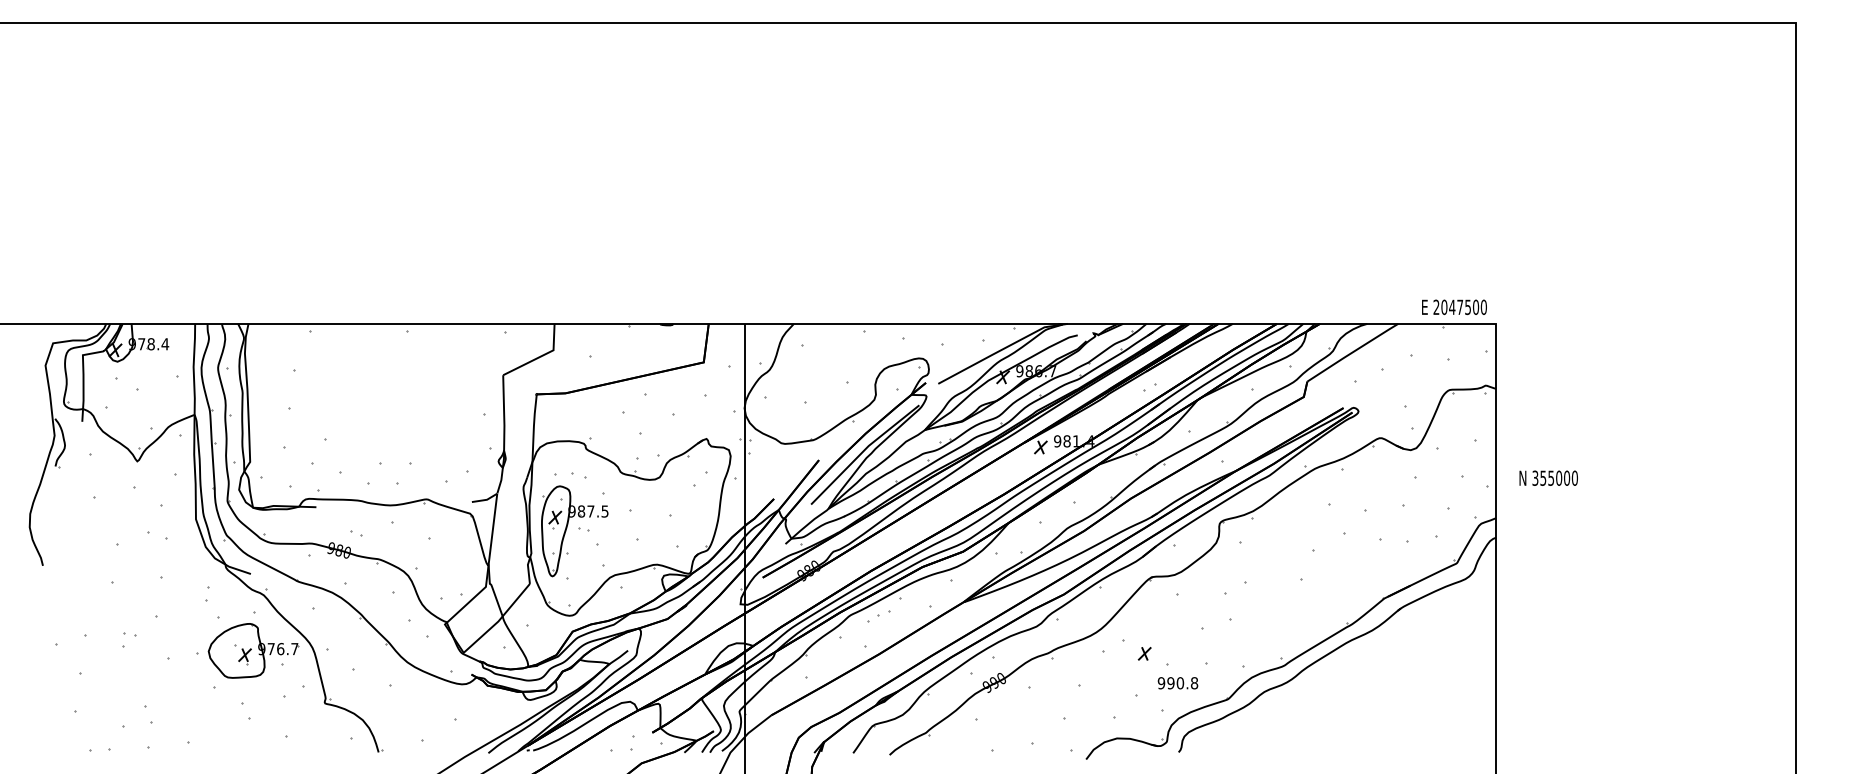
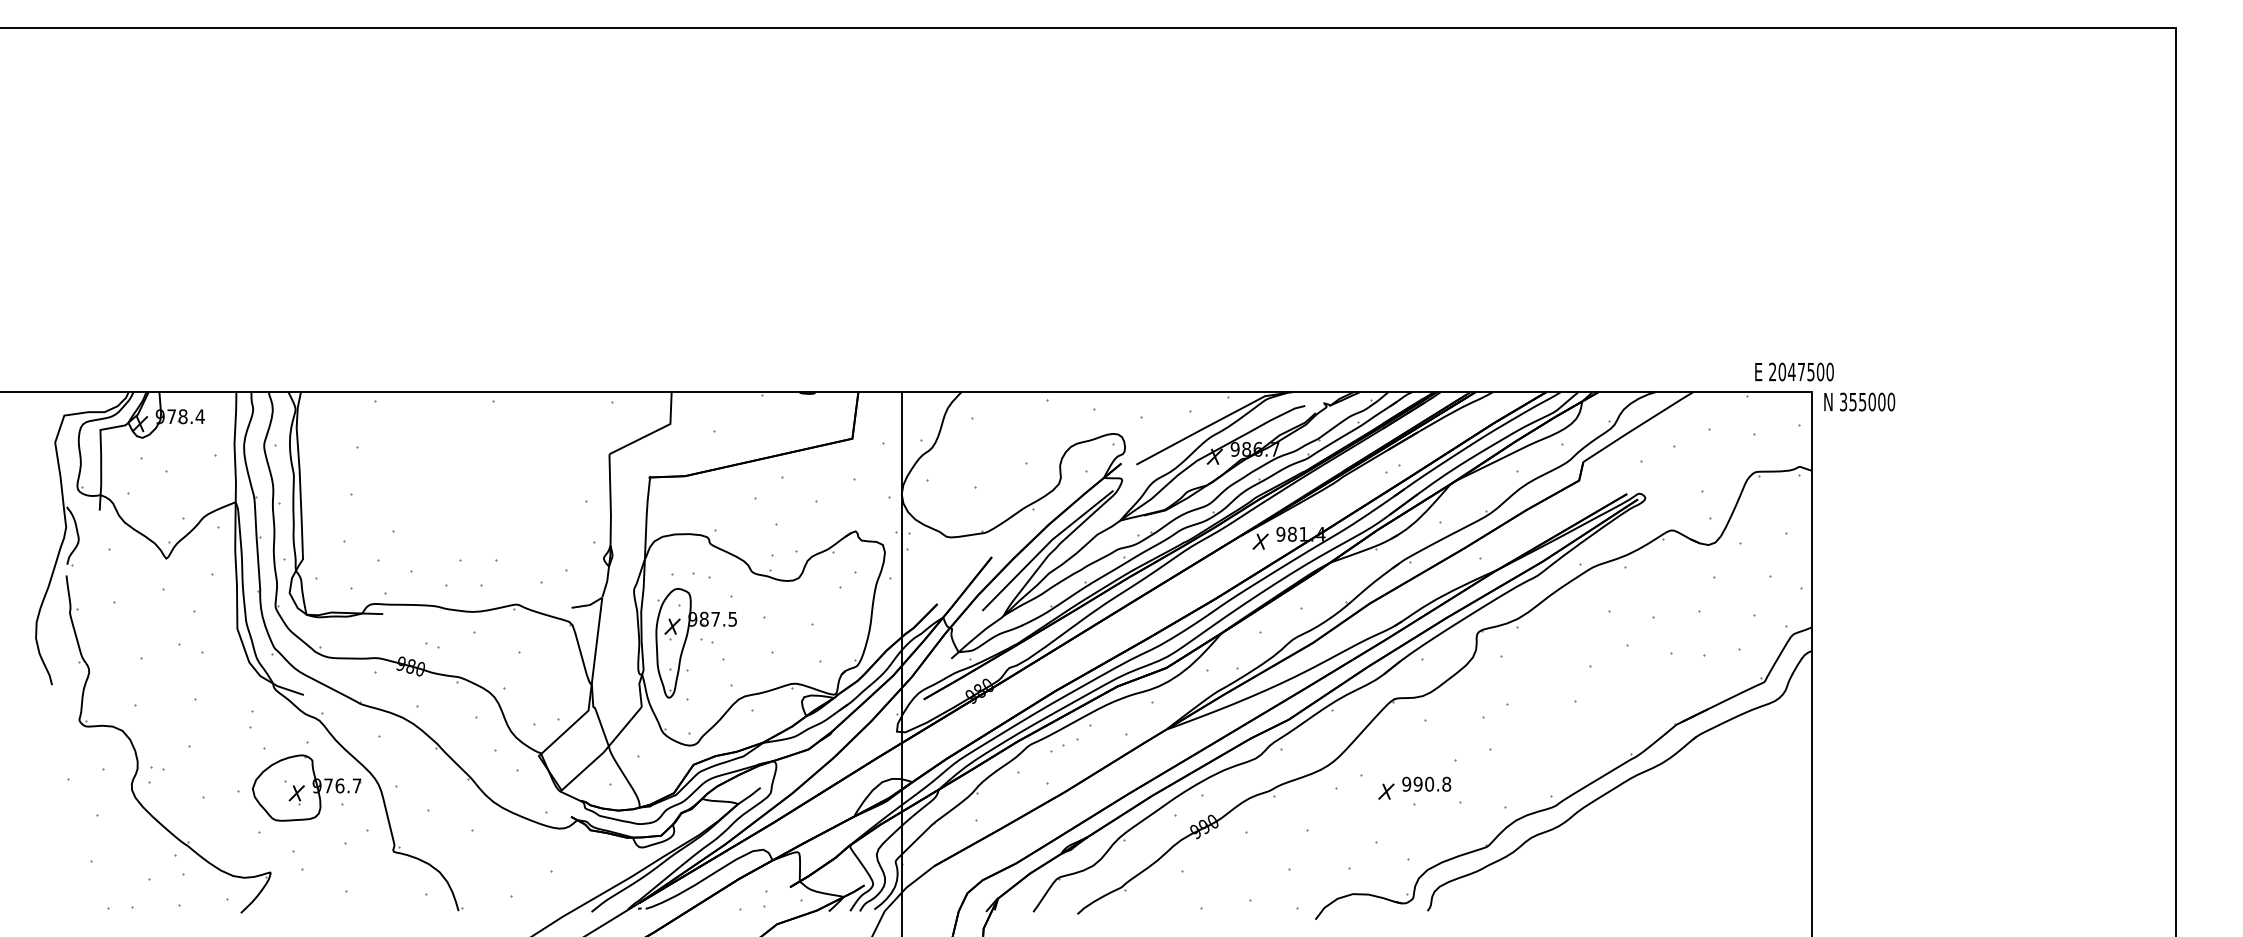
text: (1454, 306) -> (1794, 371), moved
text: (1548, 477) -> (1859, 401), moved
part: (112, 620) -> (136, 751), added
text: (1177, 682) -> (1426, 783), moved

